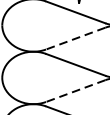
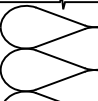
line: (75, 38) -> (60, 37), dashed -> solid
line: (75, 90) -> (60, 80), dashed -> solid

